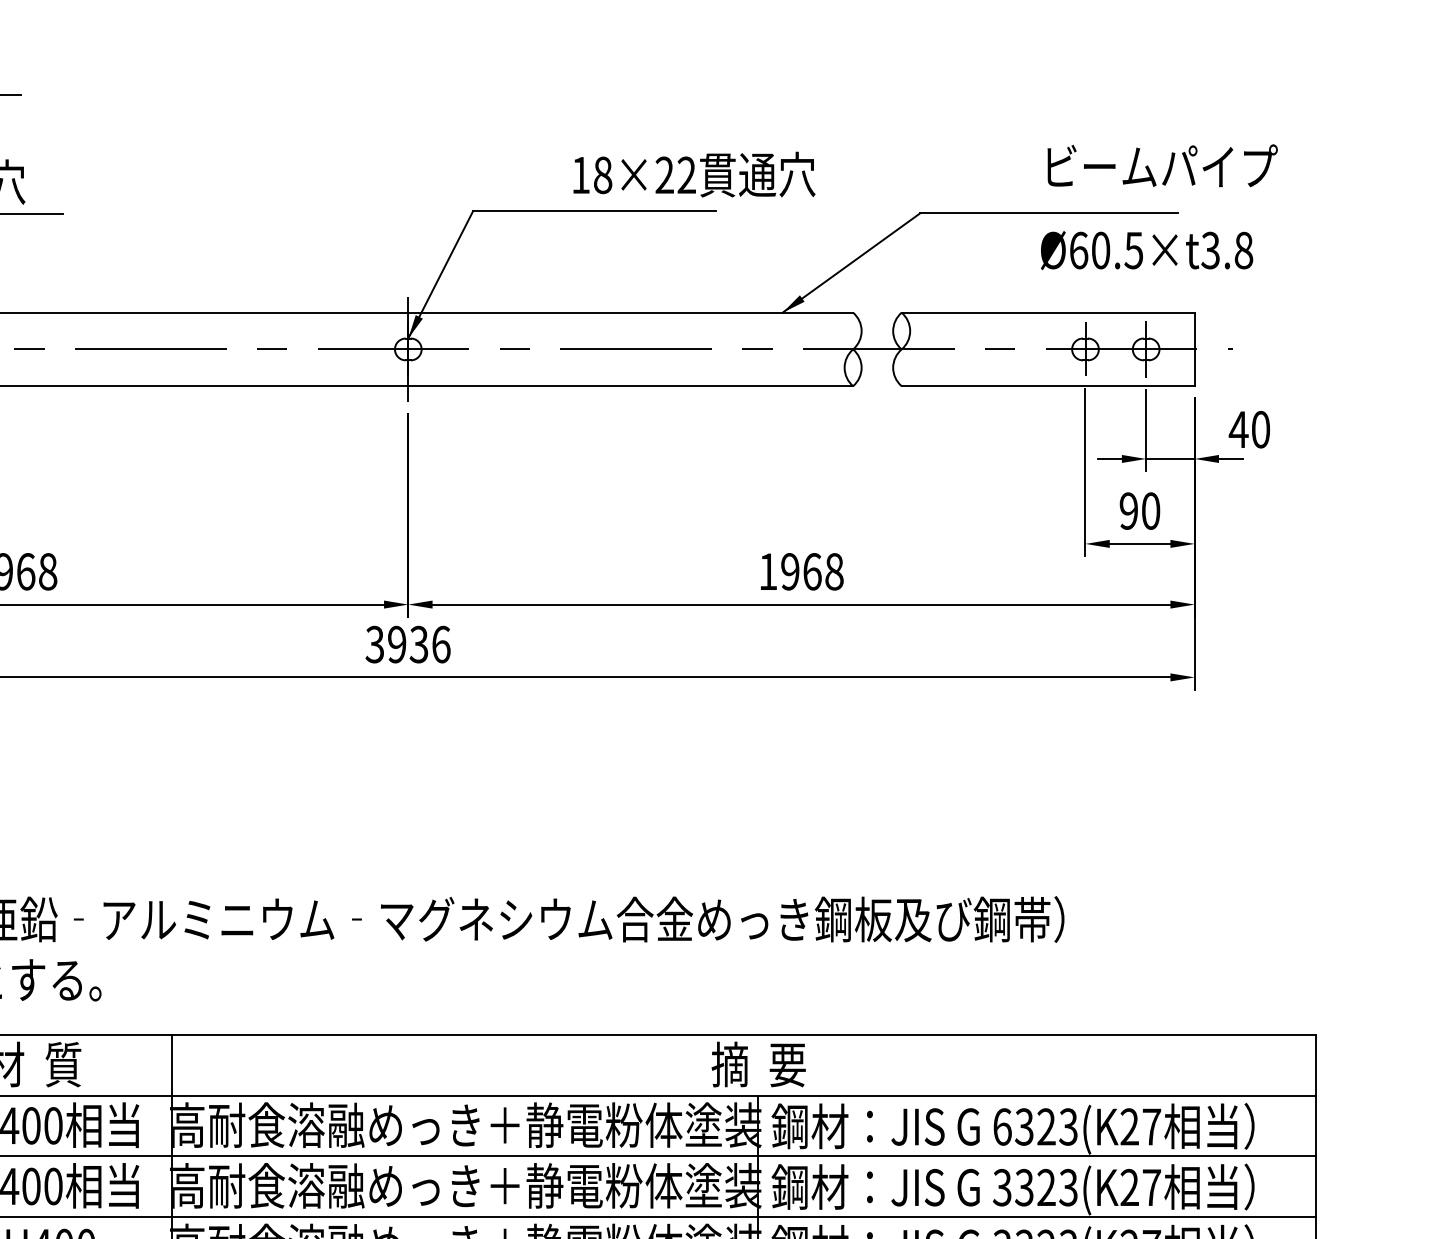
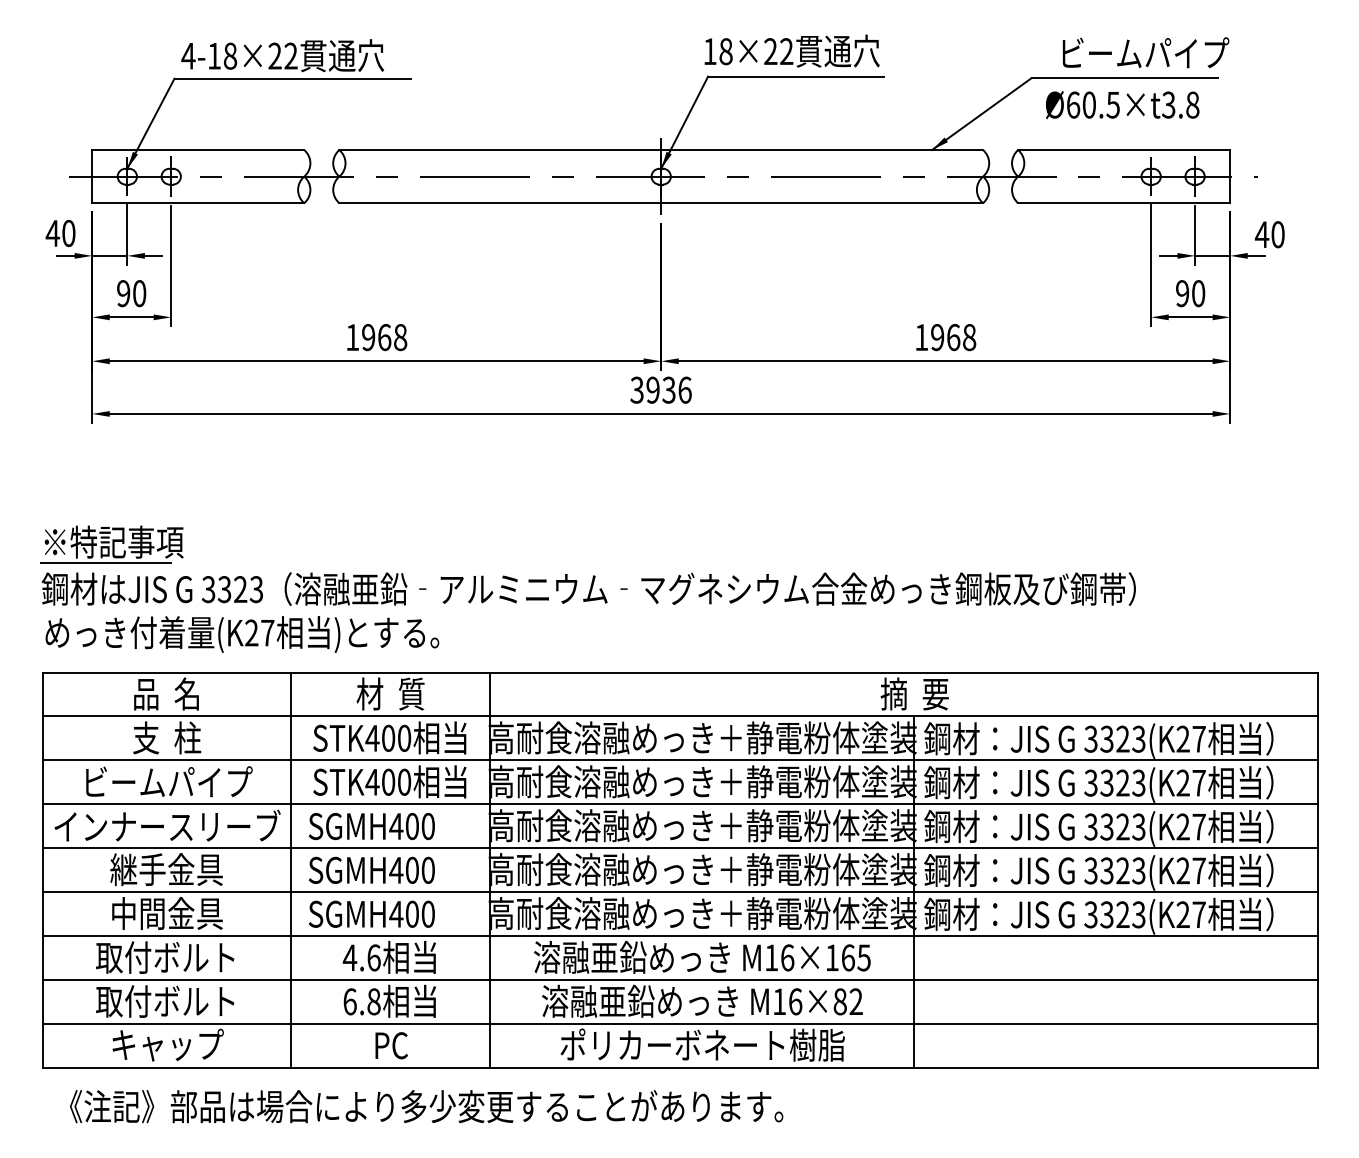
text: (1161, 165) -> (1145, 52), moved
text: (693, 173) -> (791, 50), moved
text: (1146, 251) -> (1122, 105), moved
text: (1001, 1125) -> (1090, 738), 6323(K27 -> 3323(K27

